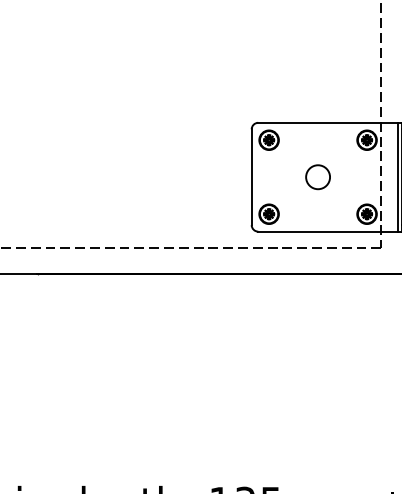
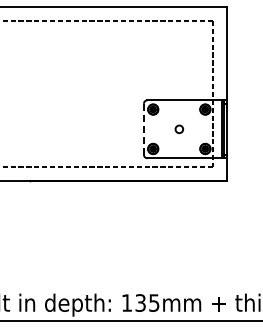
line: (250, 175) -> (143, 128), solid -> dashed
circle: (318, 177) -> (179, 129), size x0.6

